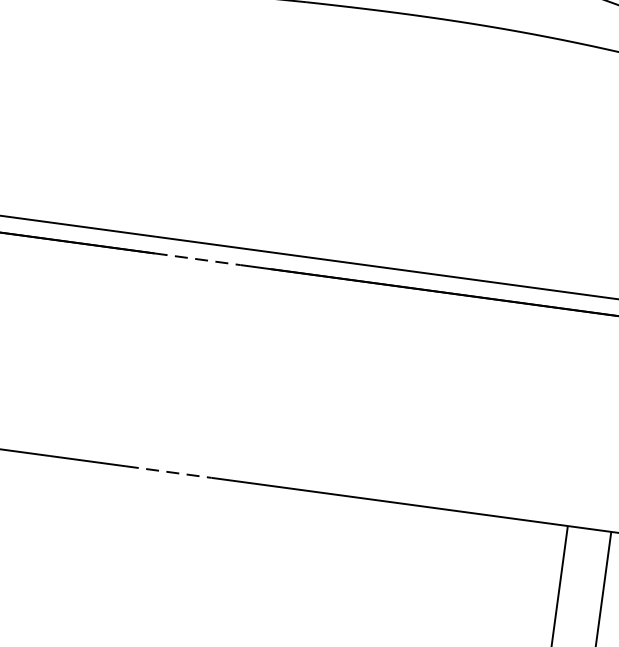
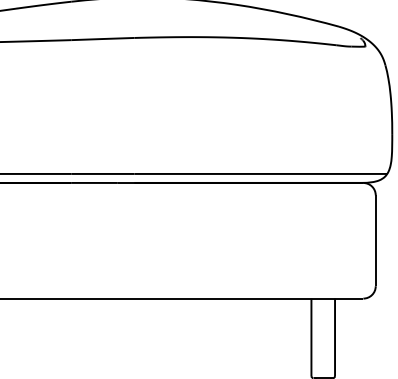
line: (199, 258) -> (95, 182), dashed -> solid
line: (170, 472) -> (95, 298), dashed -> solid

